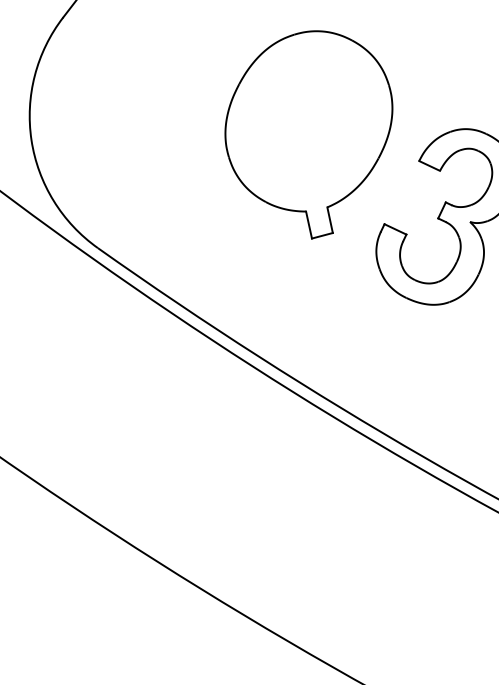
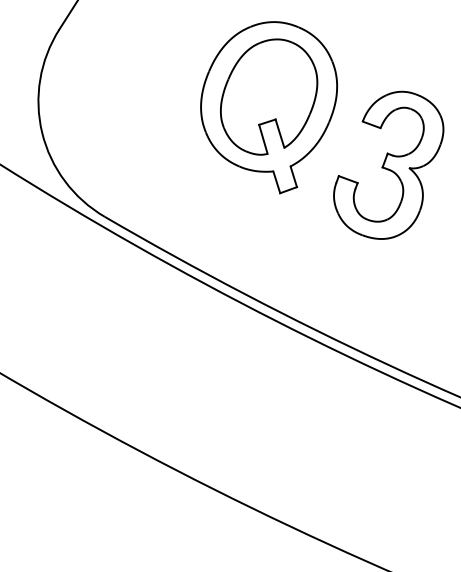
part: (309, 120) -> (269, 96), added

